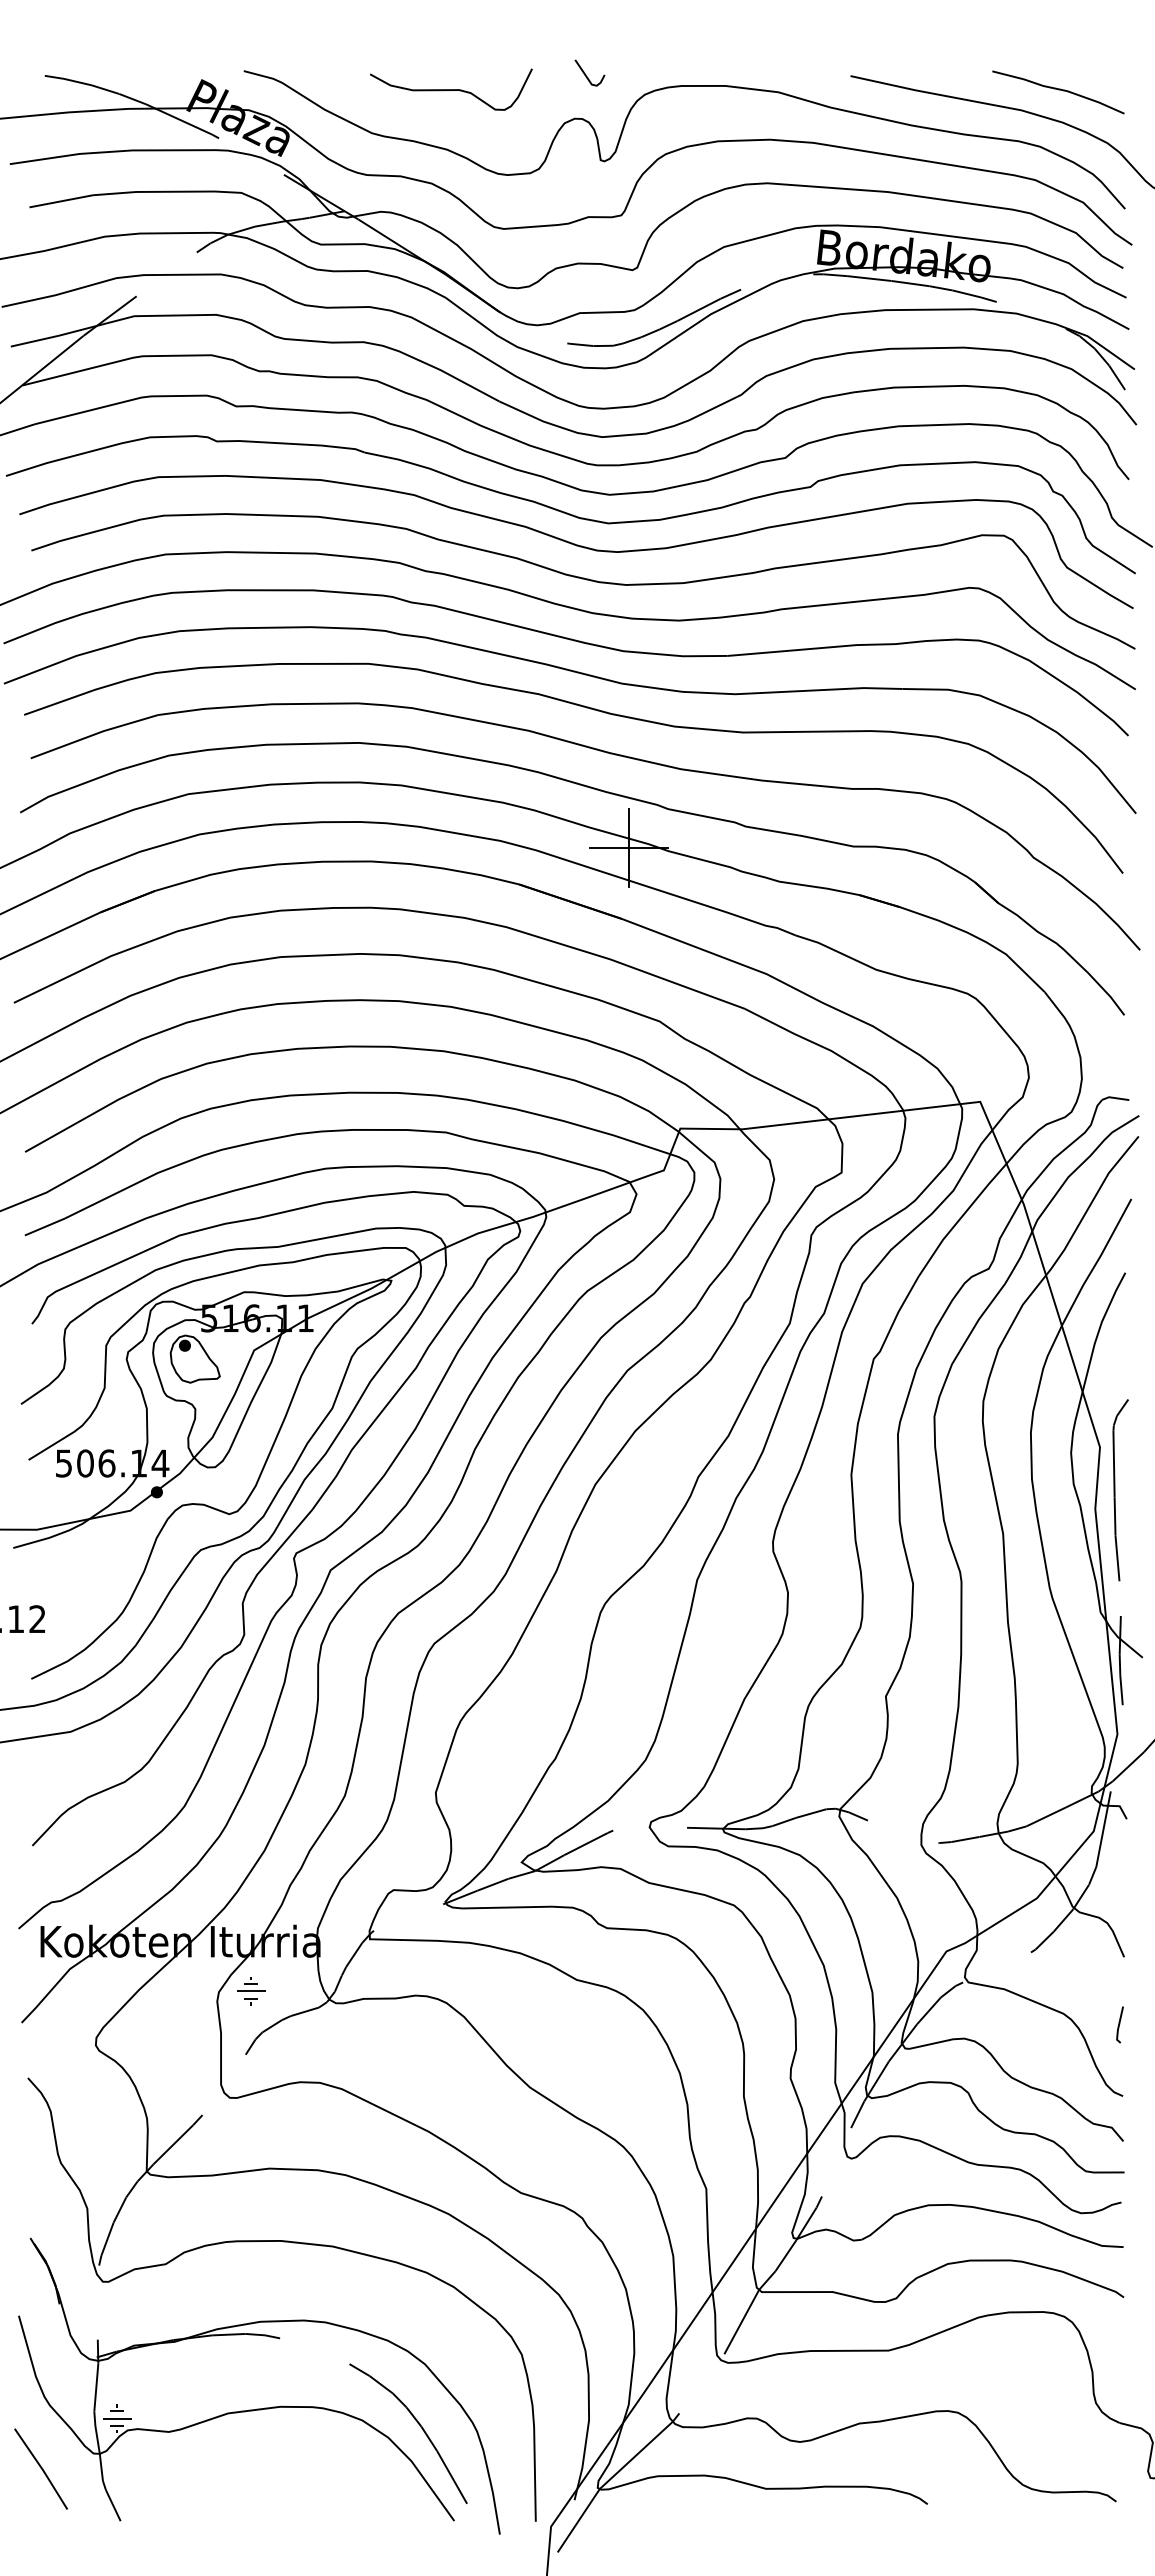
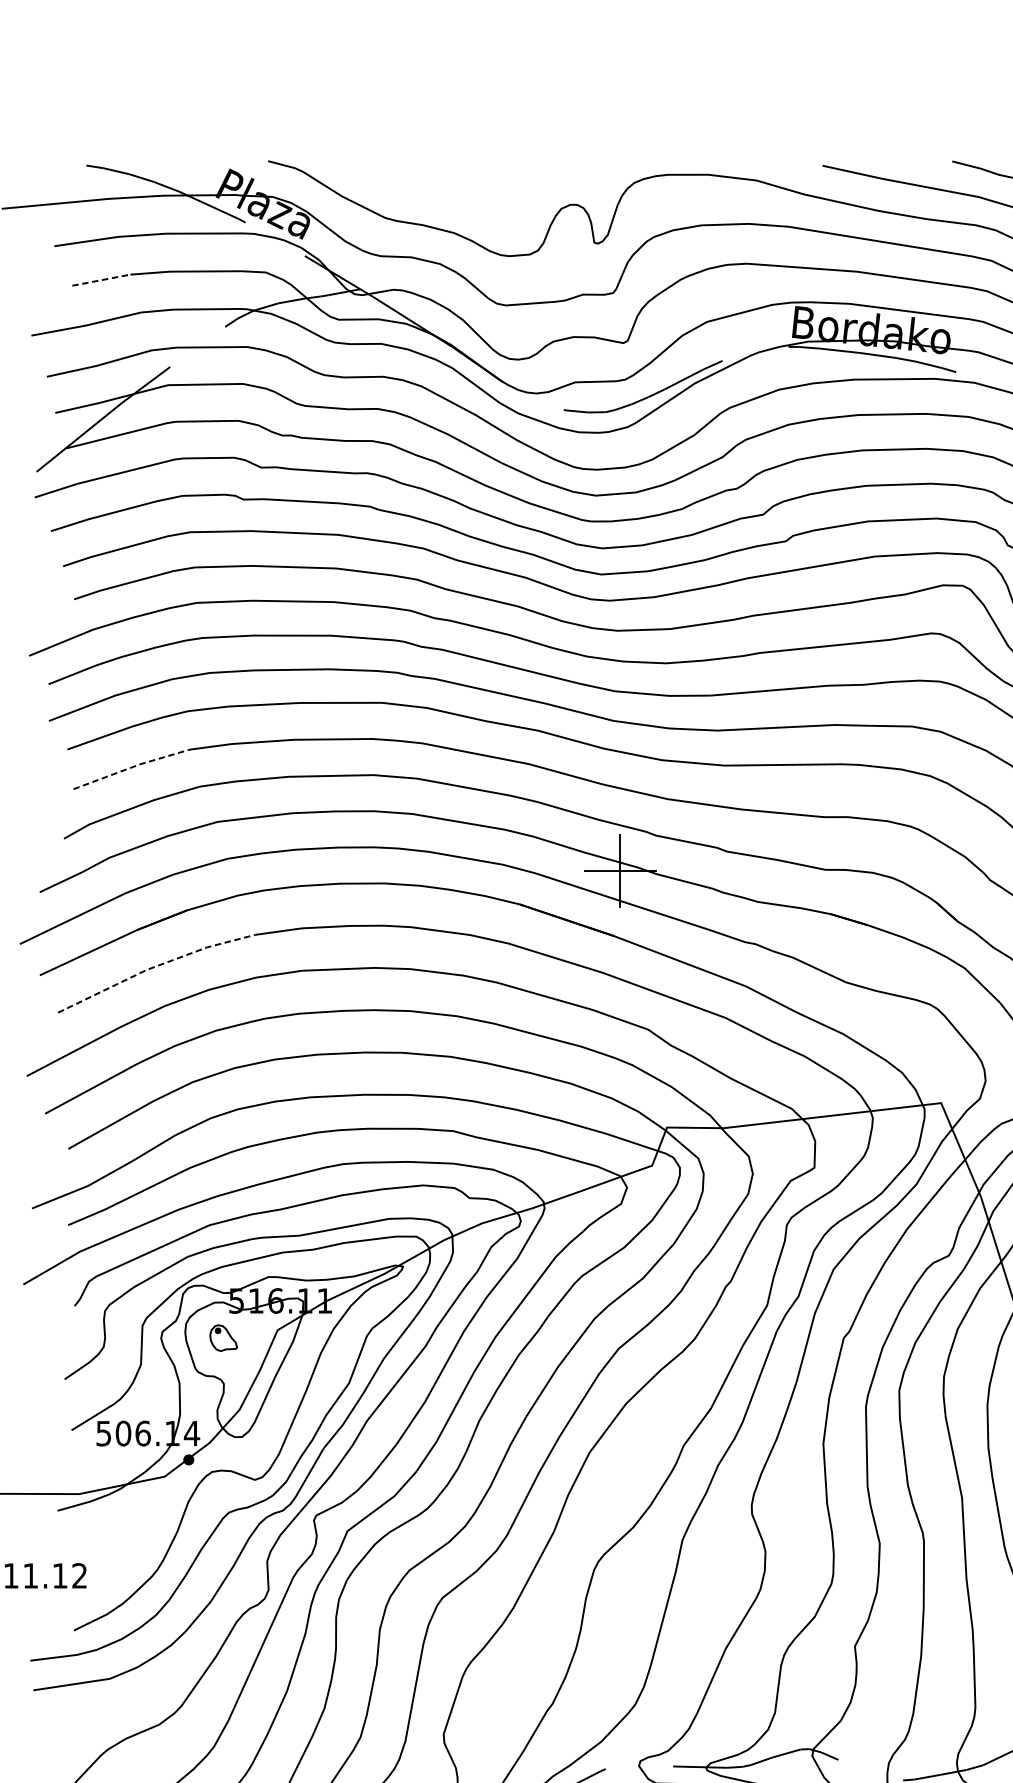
line: (586, 74) -> (581, 164), removed
curve: (451, 89) -> (457, 178), removed
line: (61, 201) -> (101, 280), solid -> dashed
line: (94, 734) -> (131, 767), solid -> dashed
line: (119, 953) -> (154, 967), solid -> dashed
part: (194, 1358) -> (223, 1337), size x0.6

